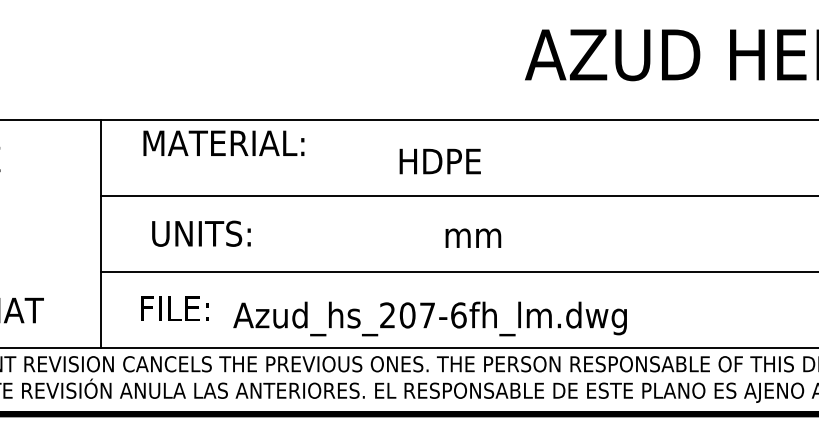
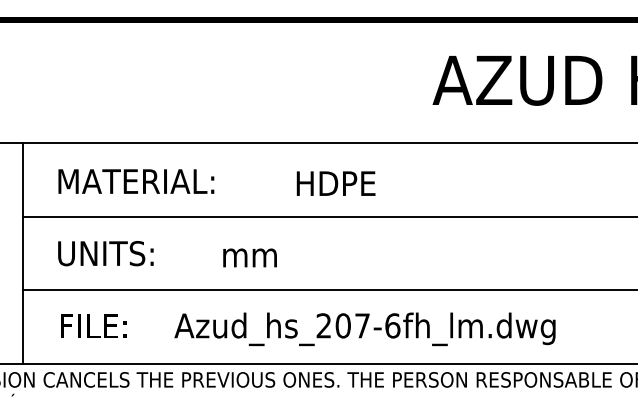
text: (223, 142) -> (135, 180), moved
text: (439, 161) -> (335, 183), moved
text: (201, 233) -> (105, 253), moved
text: (473, 237) -> (250, 257), moved
text: (429, 318) -> (364, 328), moved

